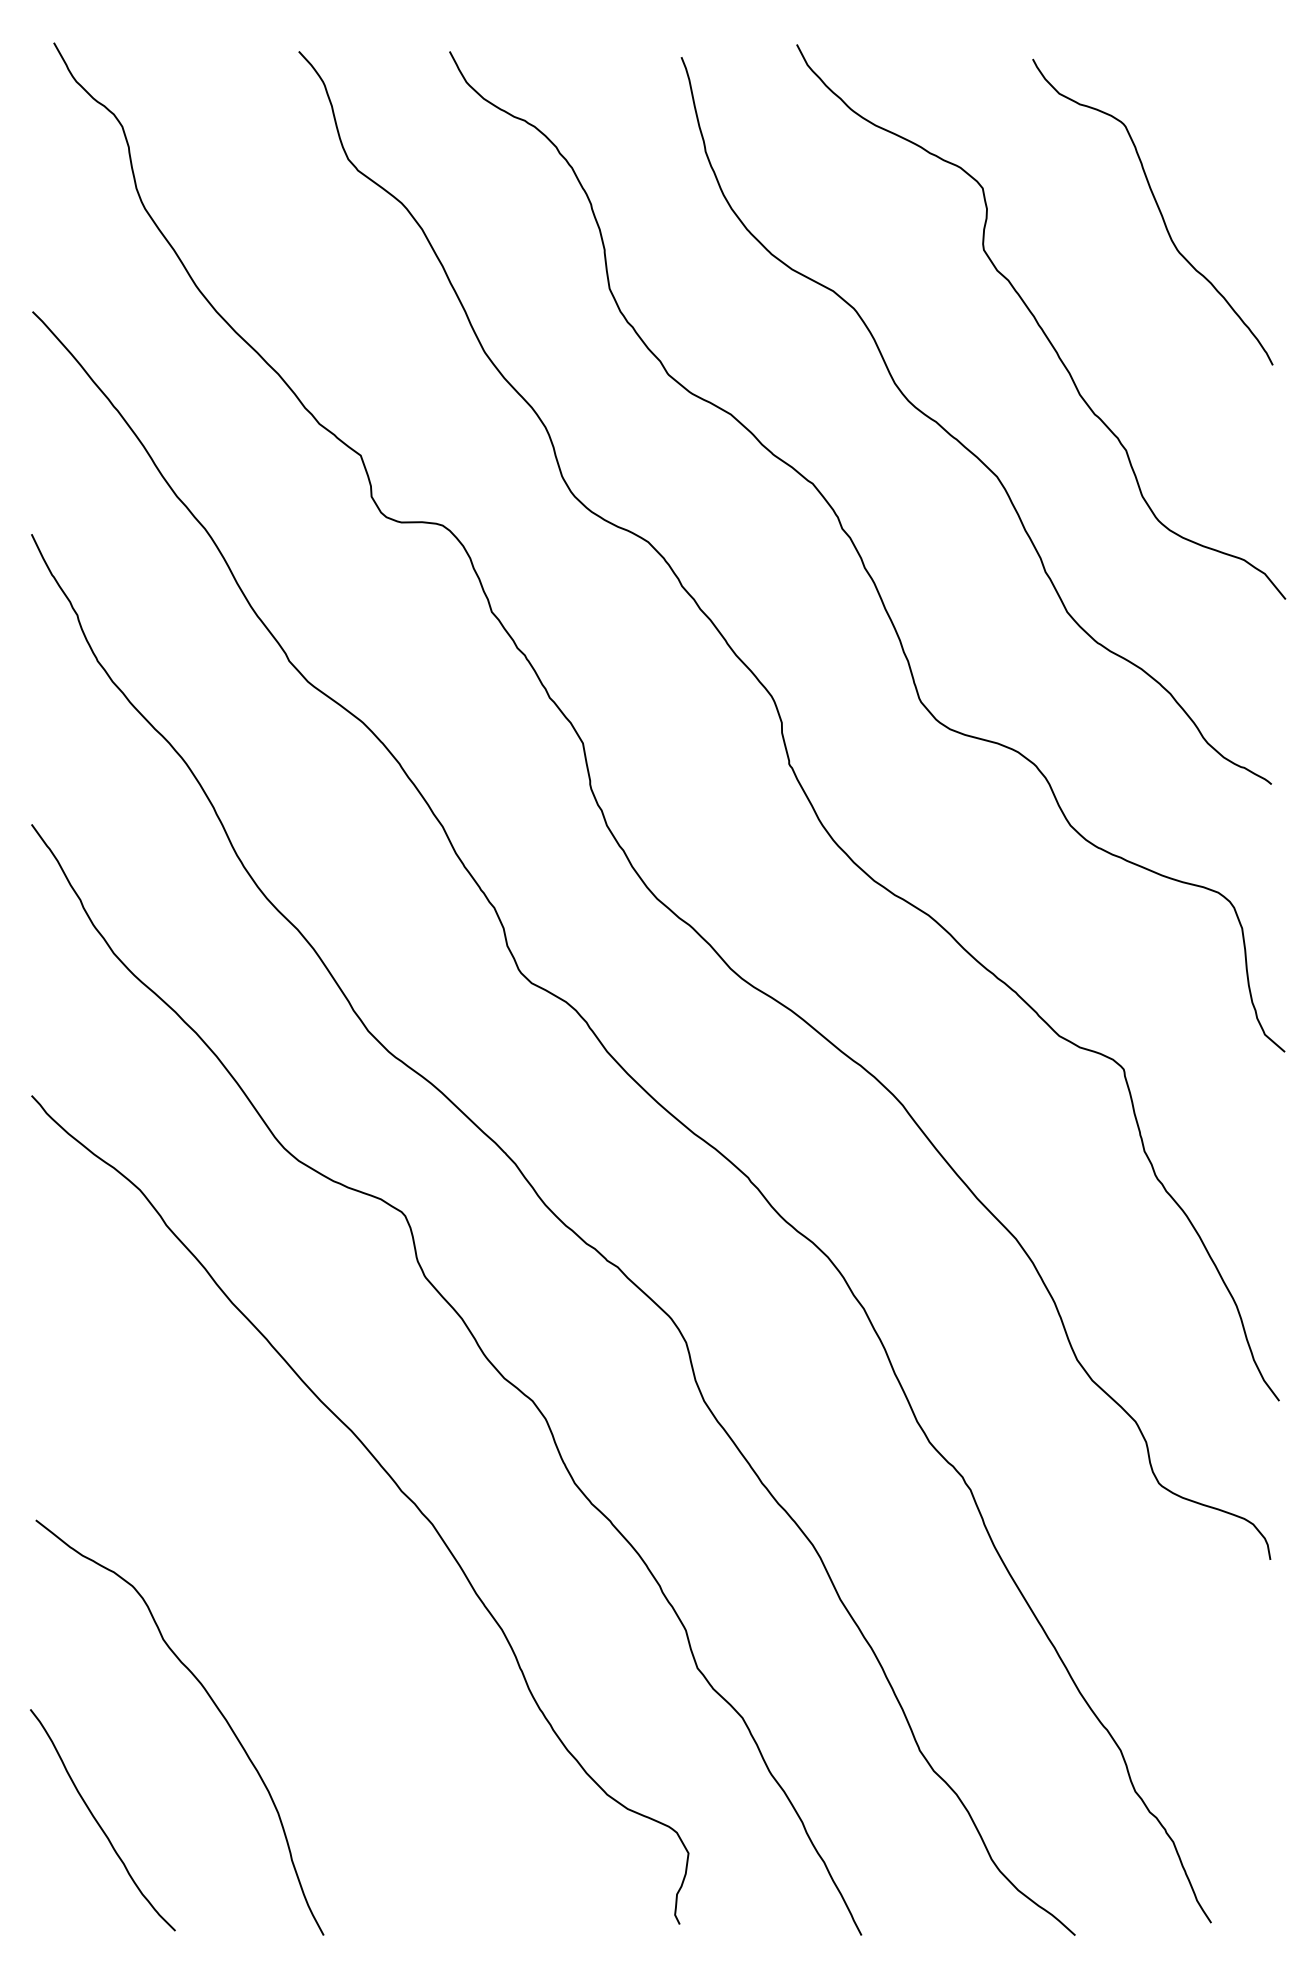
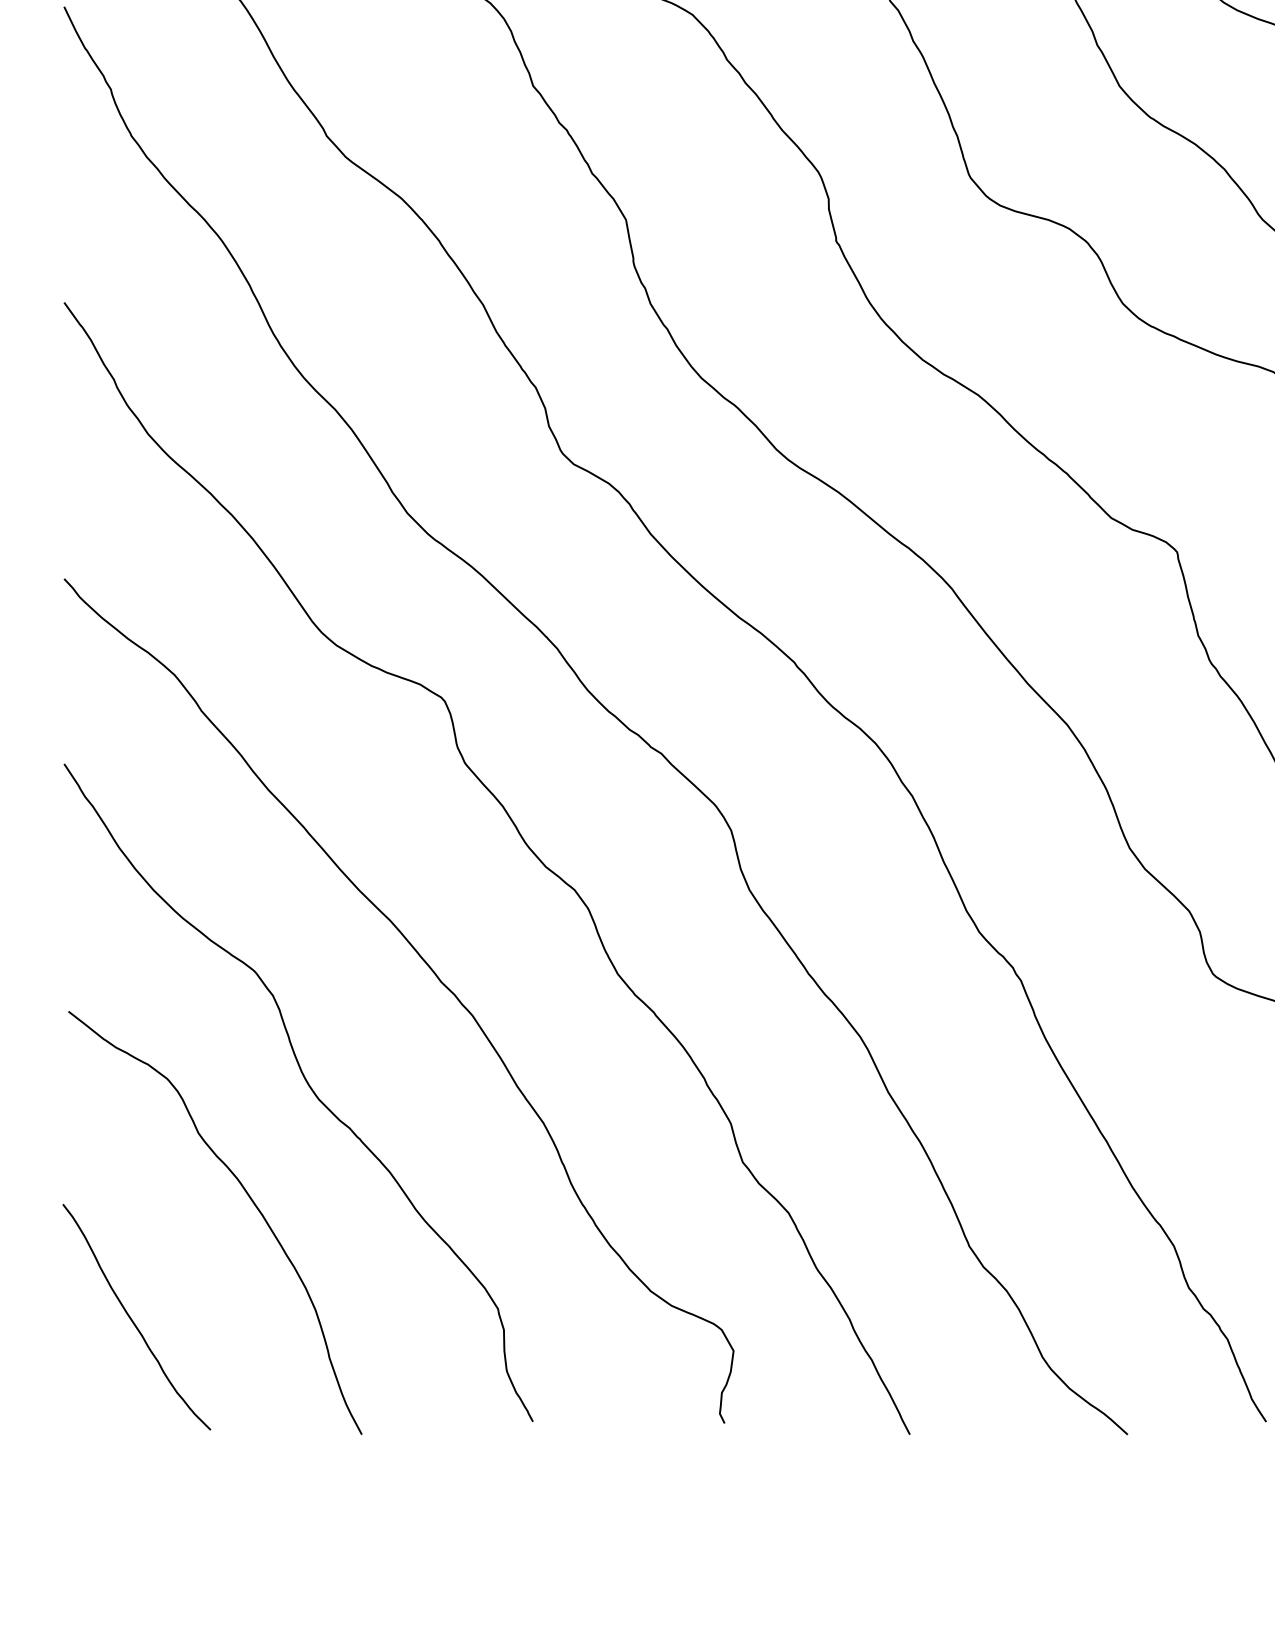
curve: (270, 1592) -> (307, 1085), added

